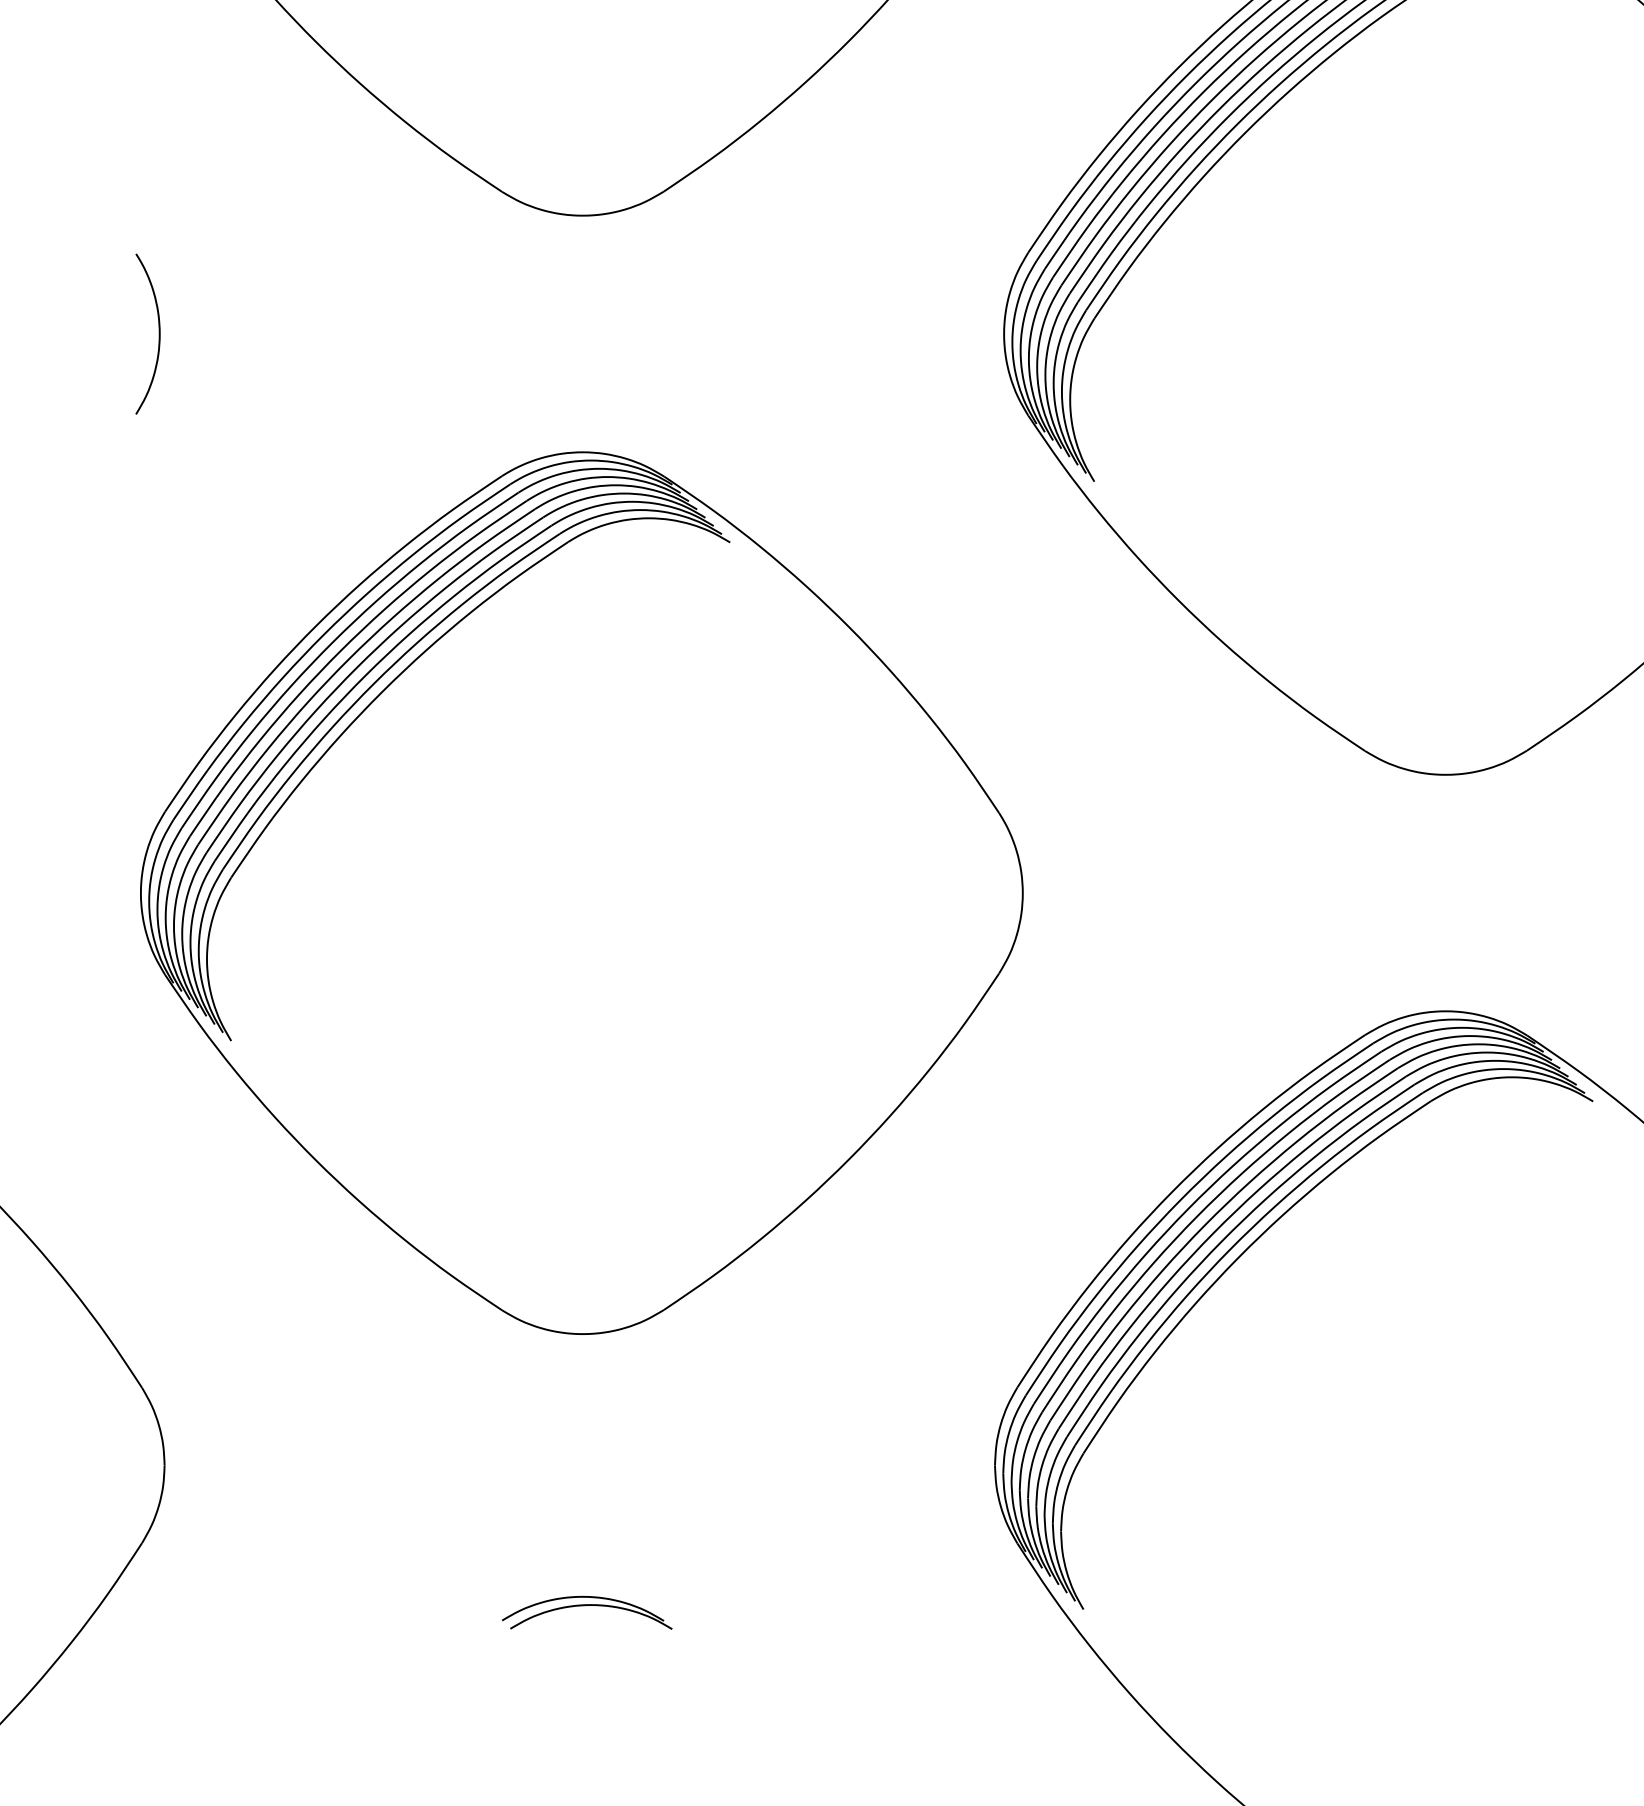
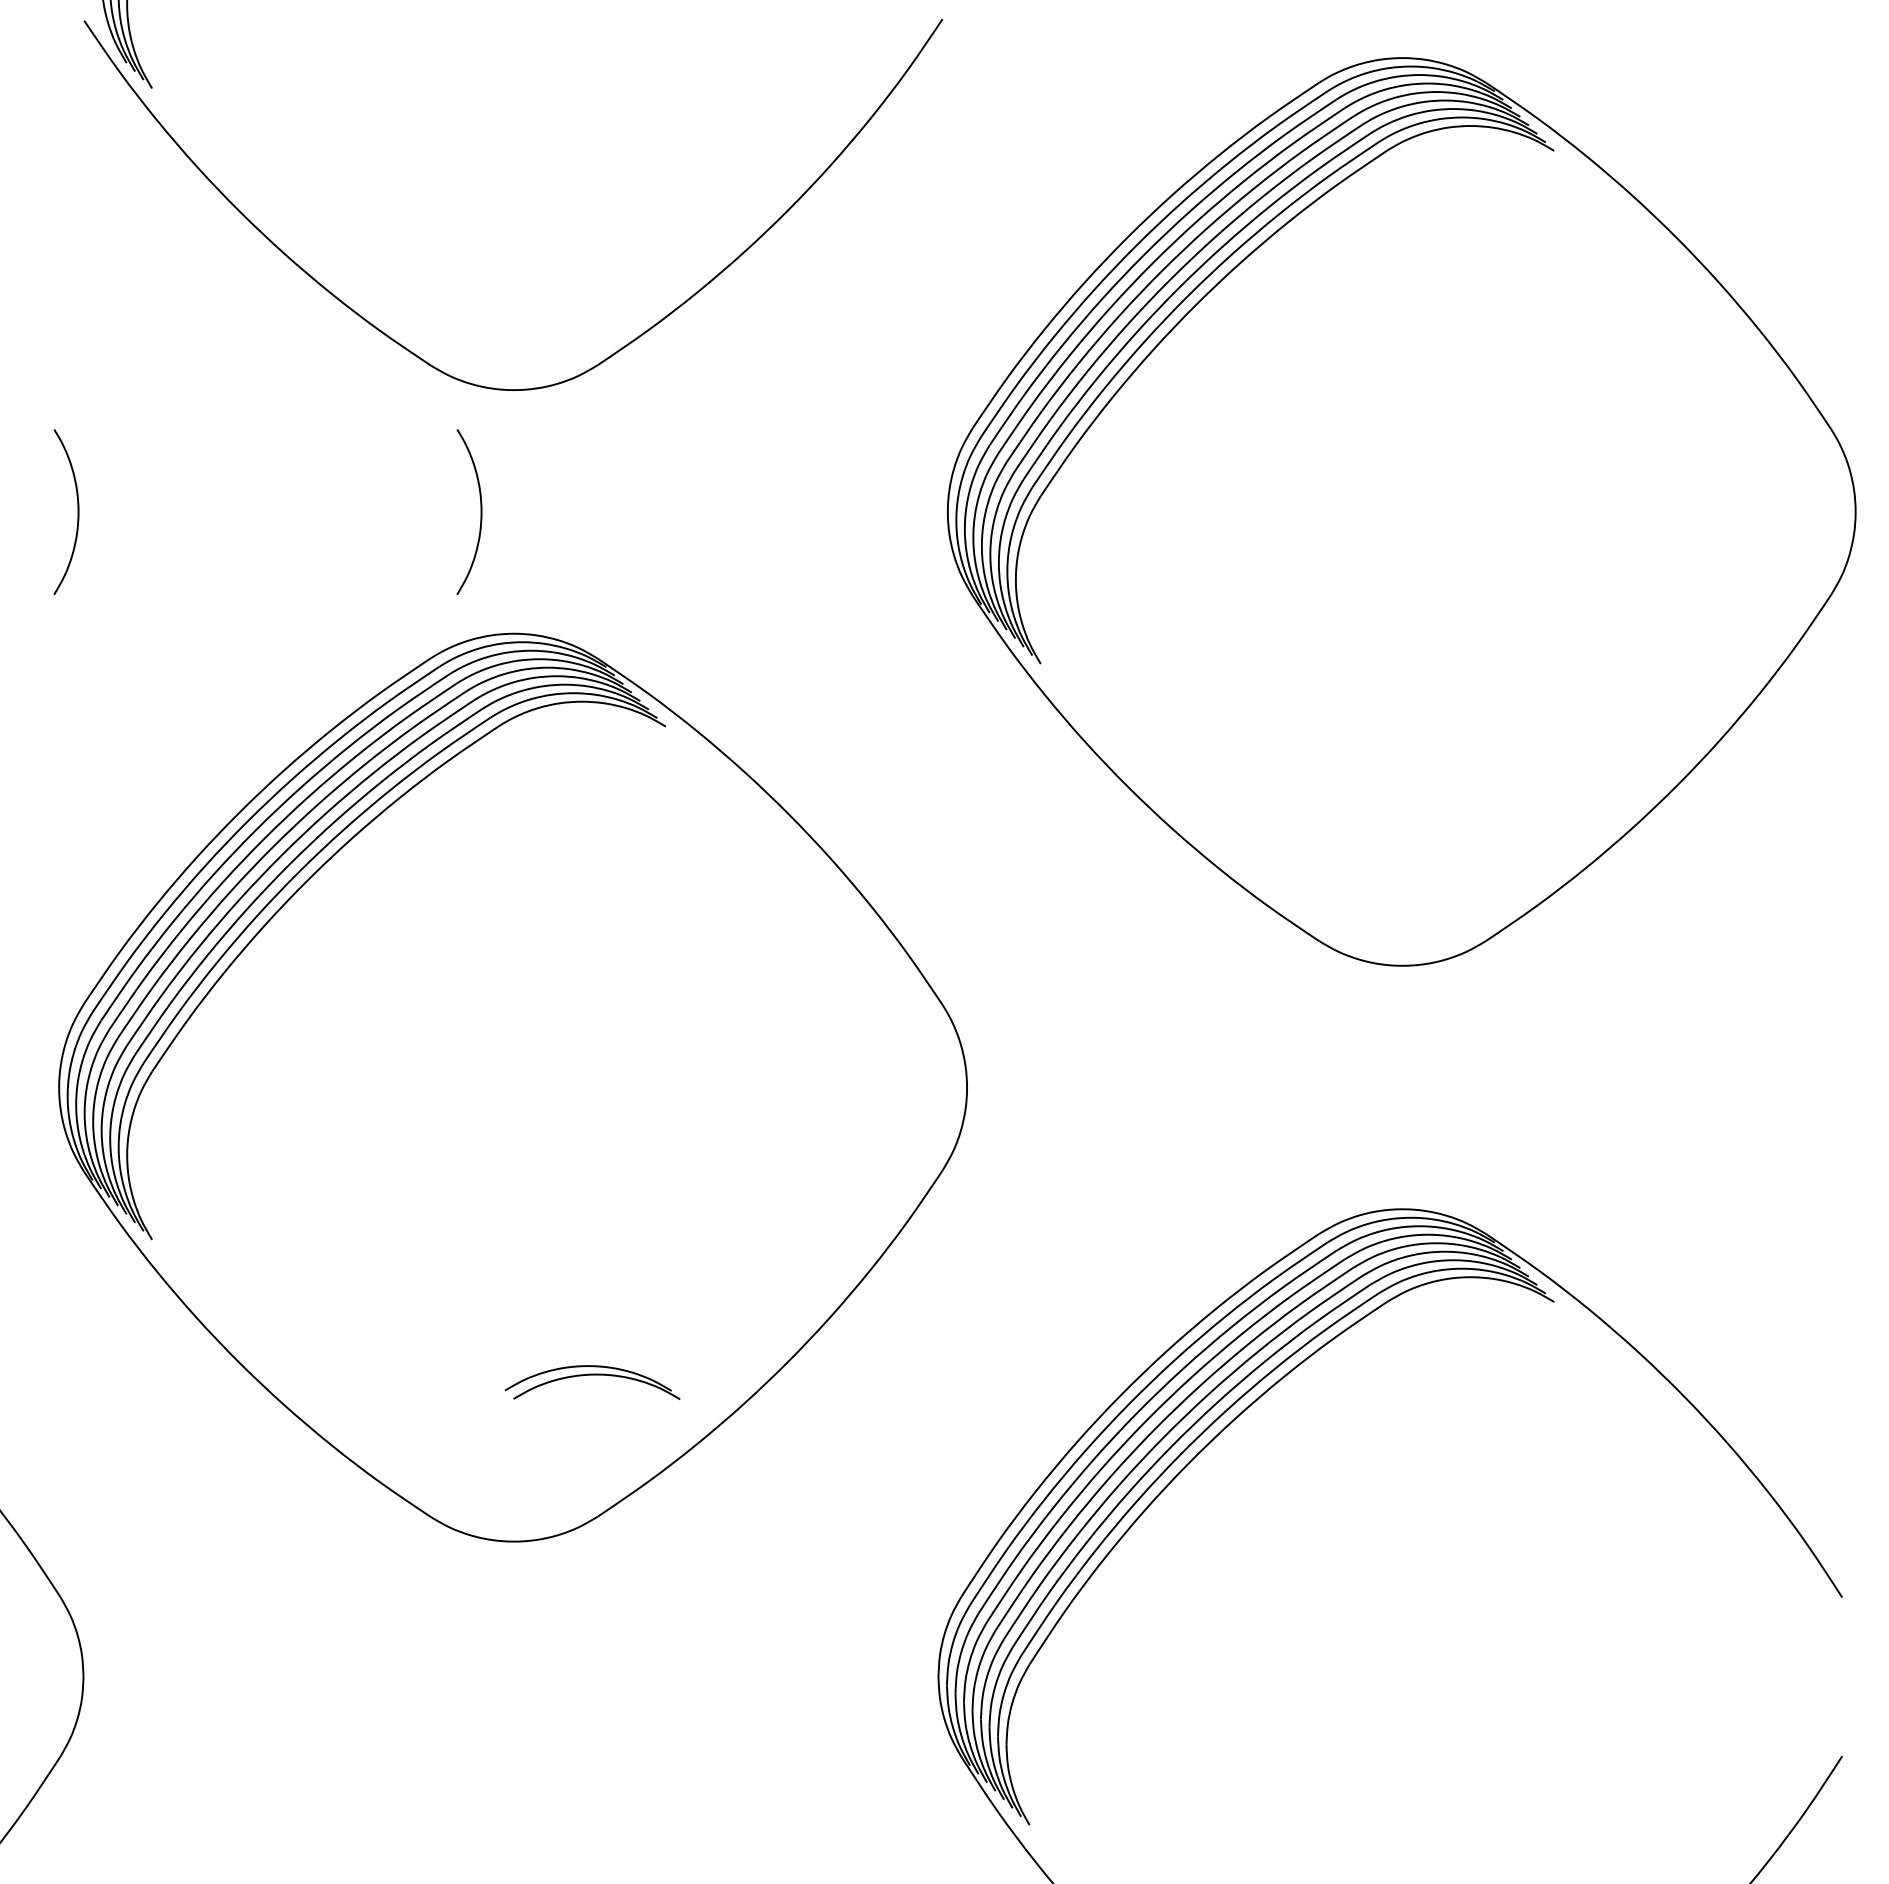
curve: (550, 333) -> (480, 511), added
part: (587, 1605) -> (592, 1375), moved

